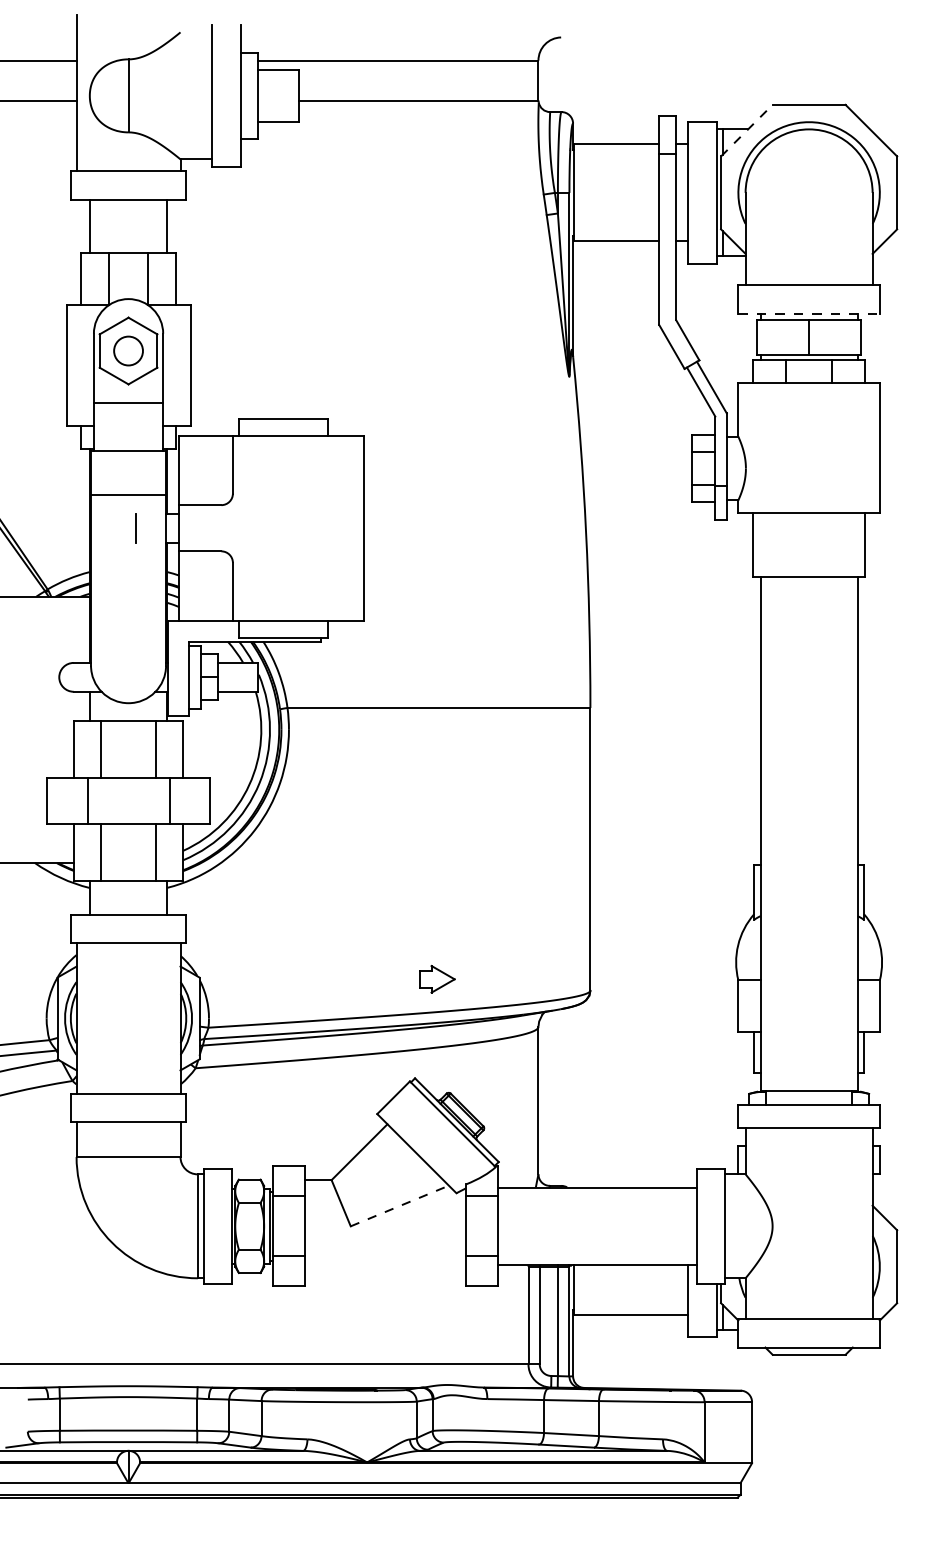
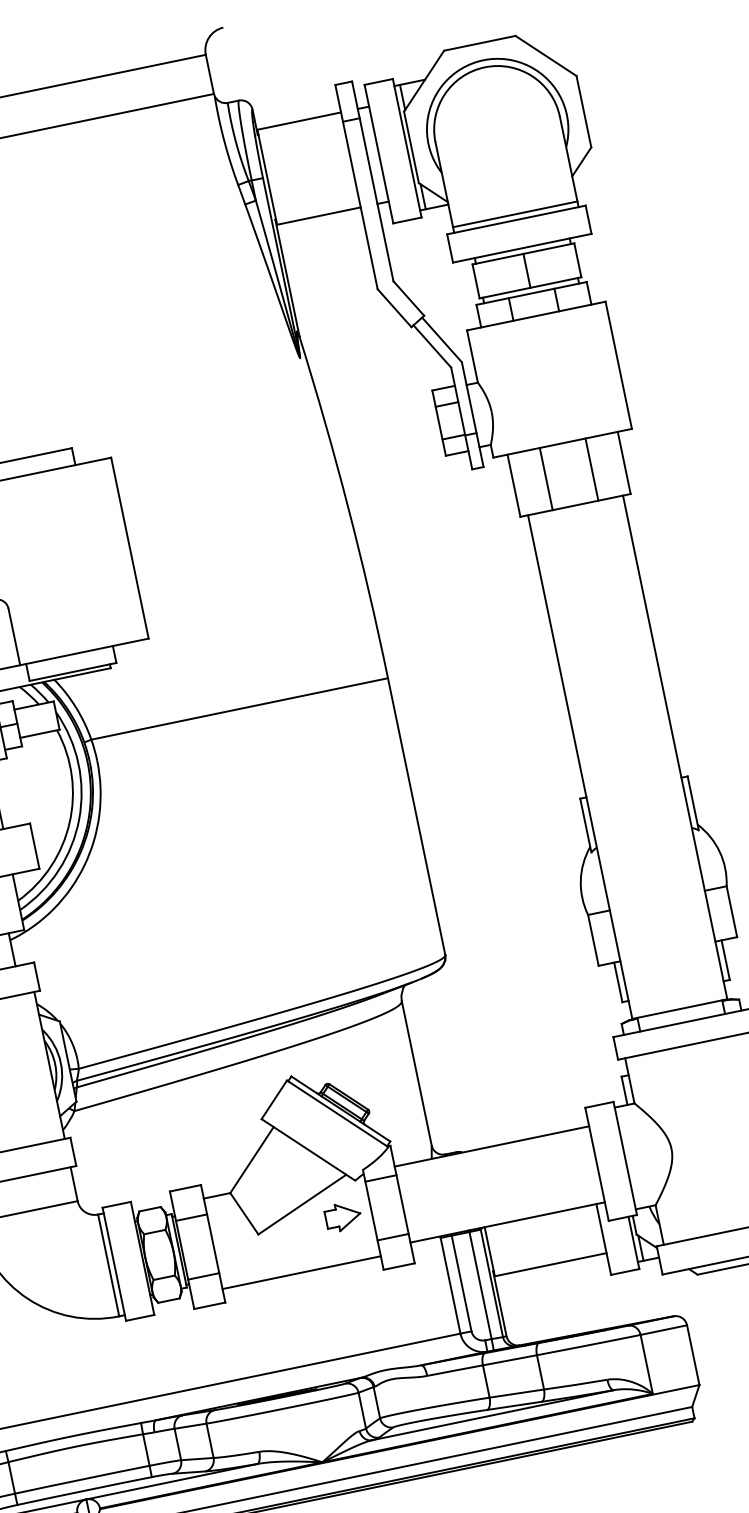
line: (747, 130) -> (424, 80), dashed -> solid
line: (808, 279) -> (514, 214), added
line: (809, 314) -> (522, 248), dashed -> solid
line: (785, 544) -> (545, 478), added
line: (832, 544) -> (591, 469), added
part: (437, 979) -> (343, 1217), moved
line: (400, 1205) -> (302, 1203), dashed -> solid
line: (385, 1272) -> (301, 1272), added

